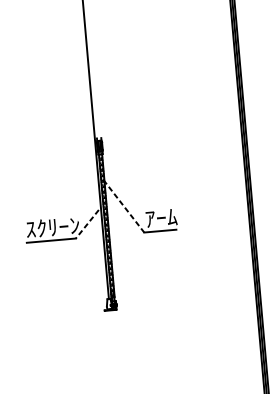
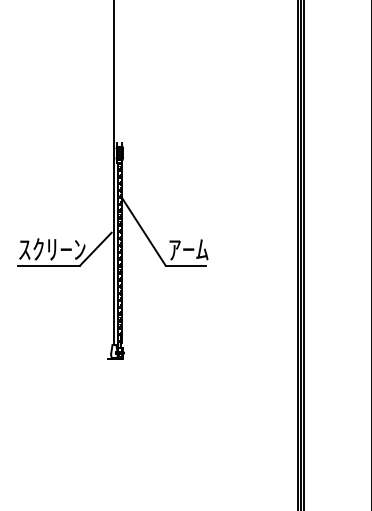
line: (124, 205) -> (143, 230), dashed -> solid
line: (87, 224) -> (95, 249), dashed -> solid

